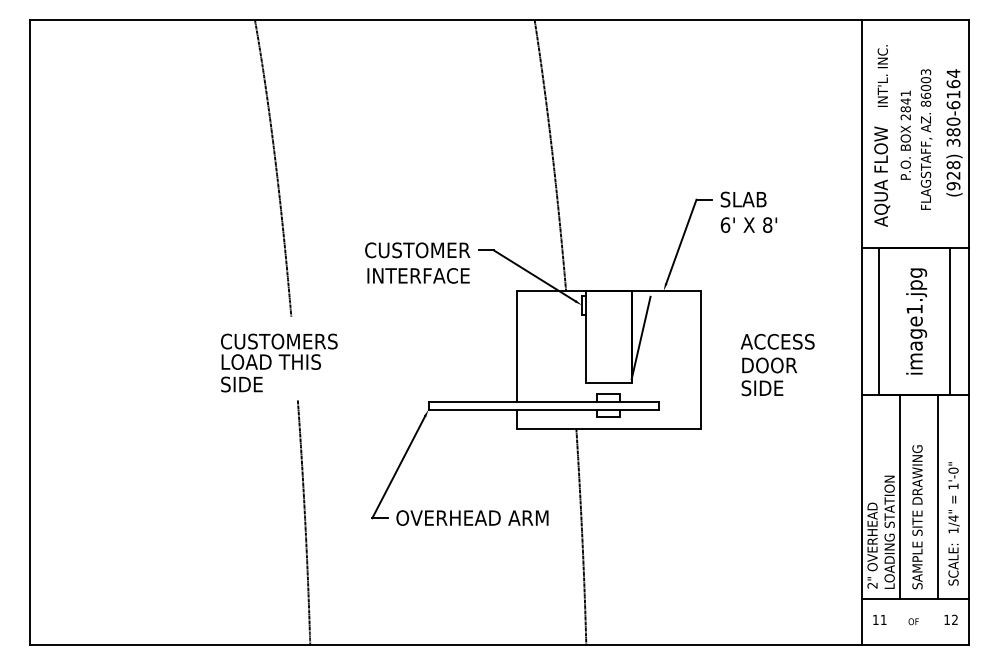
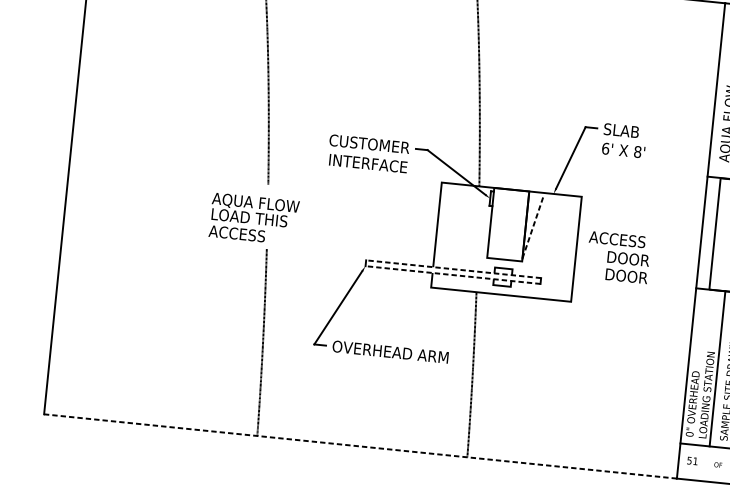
line: (641, 338) -> (533, 228), solid -> dashed
text: (777, 341) -> (617, 239), moved
text: (278, 342) -> (256, 203), CUSTOMERS -> AQUA FLOW
text: (257, 384) -> (237, 233), SIDE -> ACCESS
text: (769, 388) -> (626, 276), SIDE -> DOOR
line: (543, 402) -> (453, 269), solid -> dashed
line: (543, 409) -> (453, 274), solid -> dashed
text: (872, 585) -> (689, 434), 2" -> 0"
text: (875, 620) -> (689, 461), 11 -> 51
line: (445, 644) -> (360, 446), solid -> dashed

